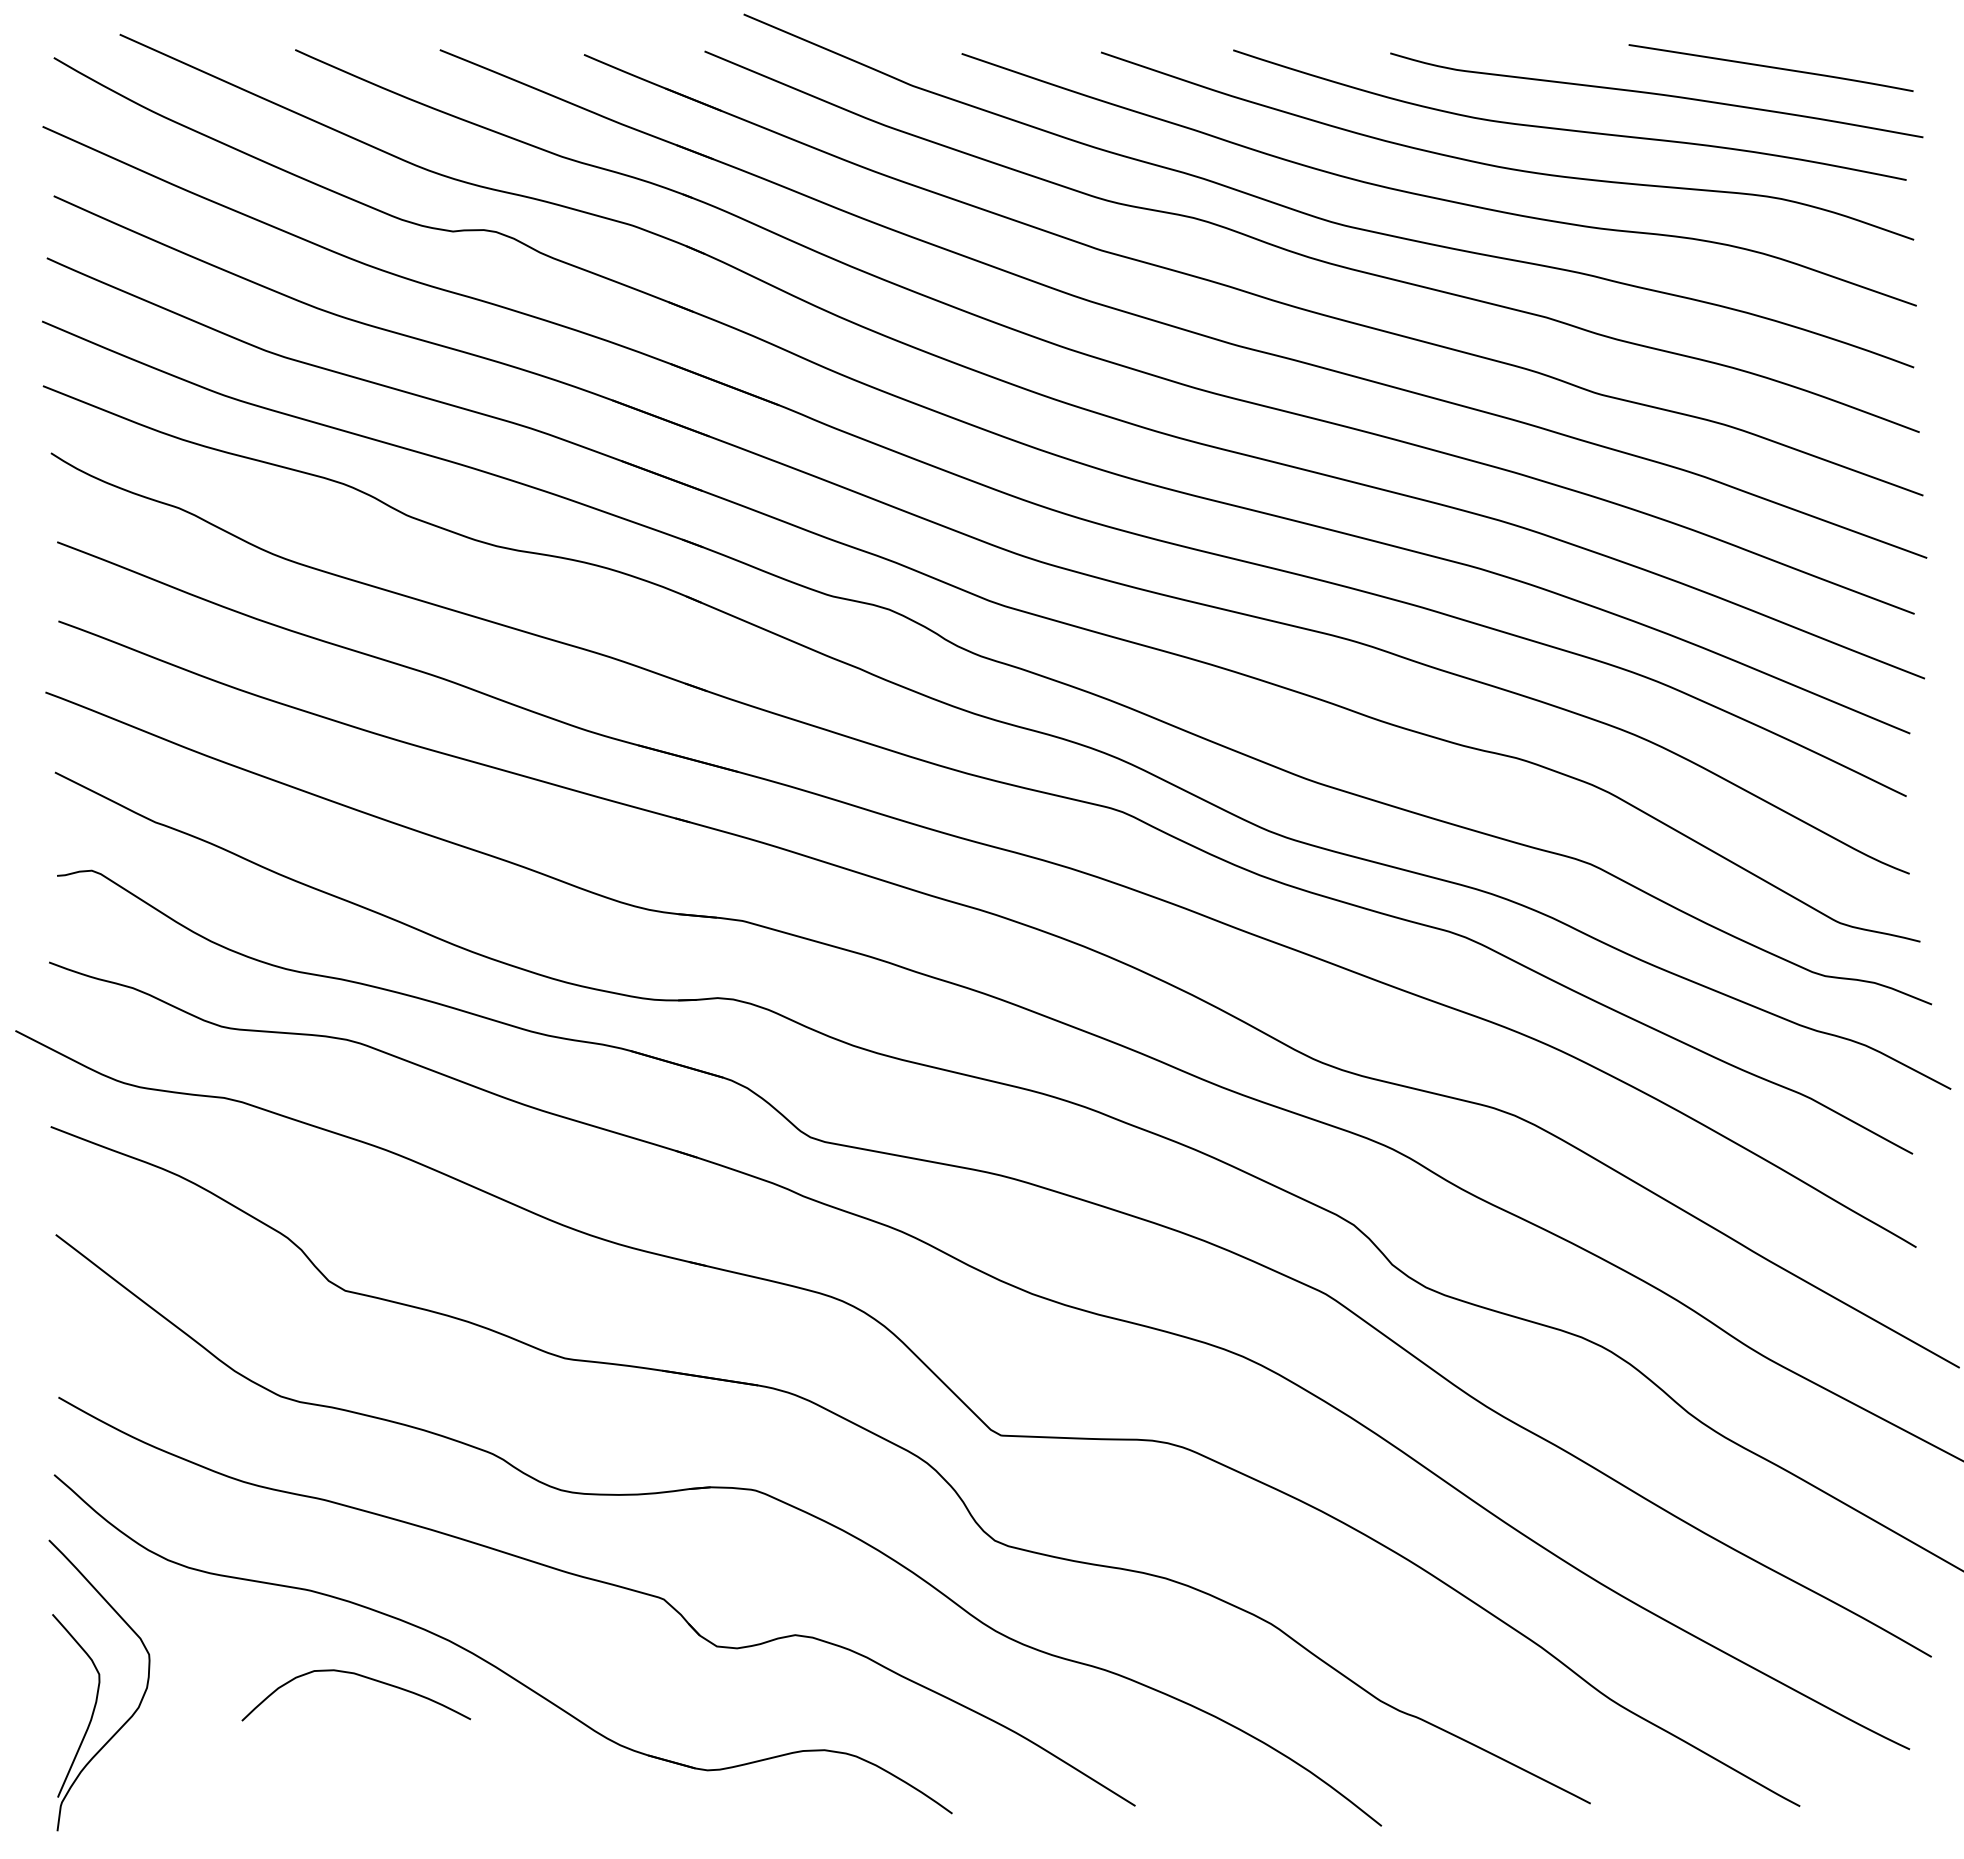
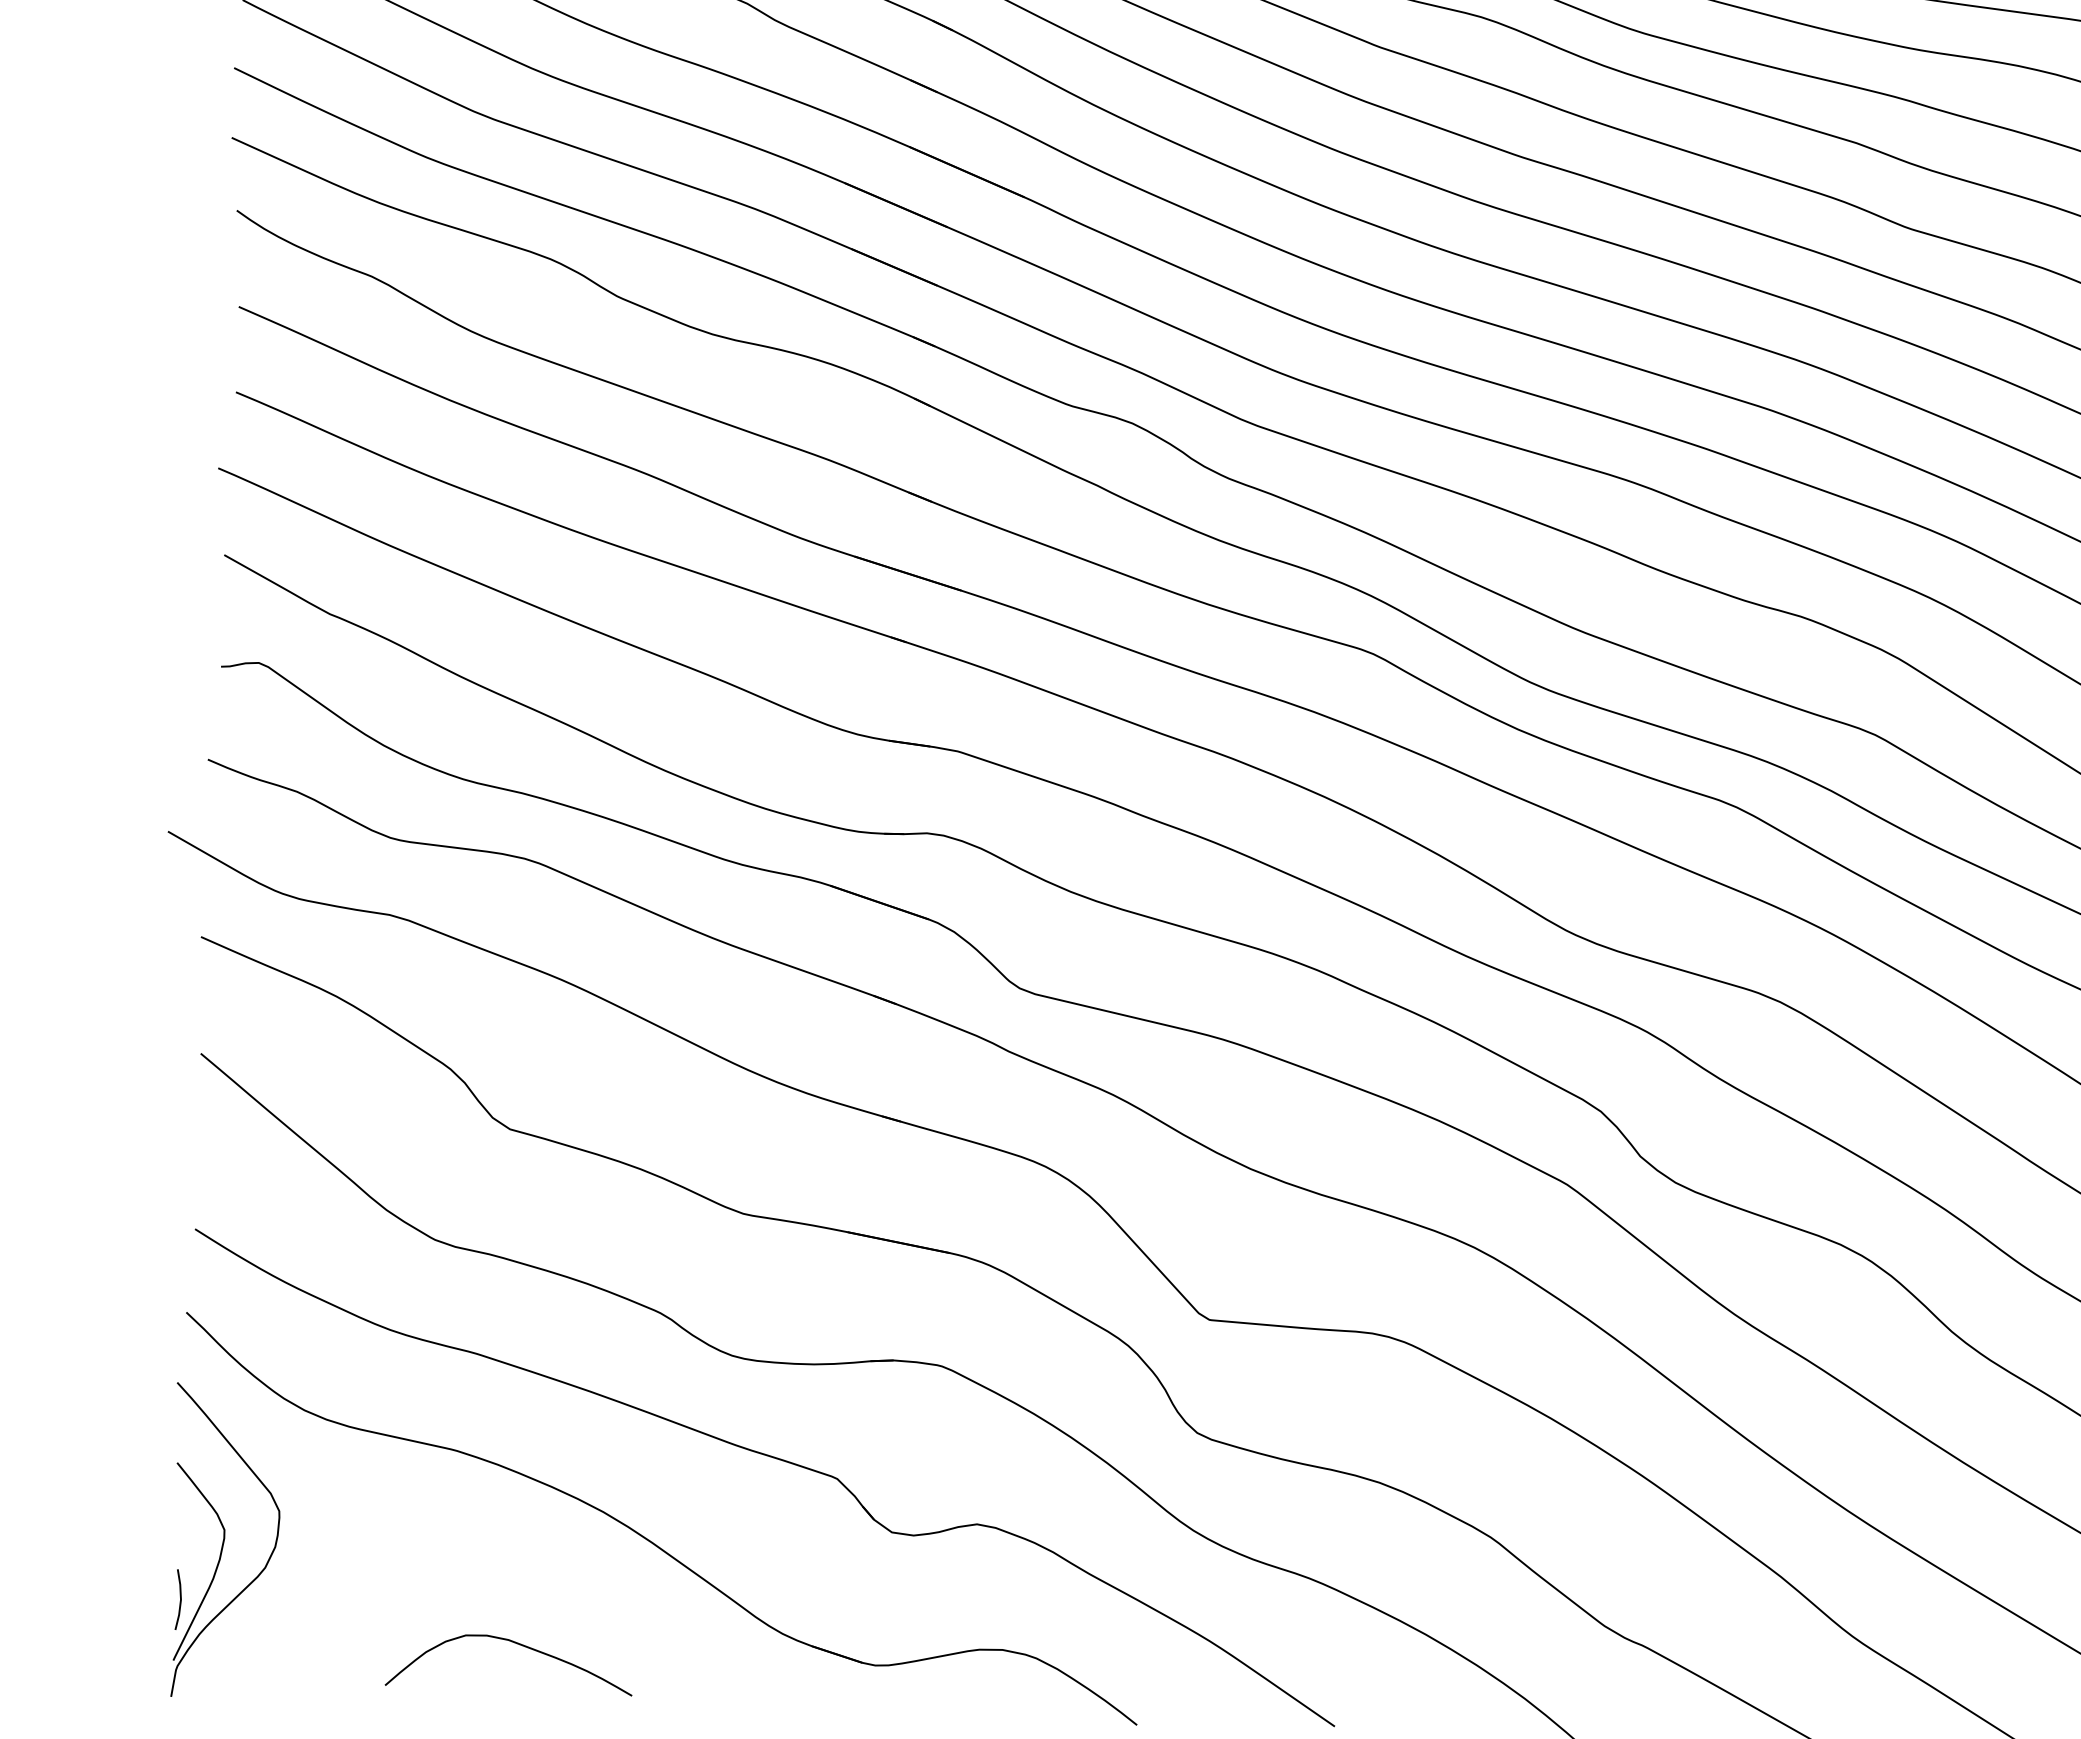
curve: (359, 1676) -> (514, 1643), moved
line: (61, 1740) -> (180, 1599), added

